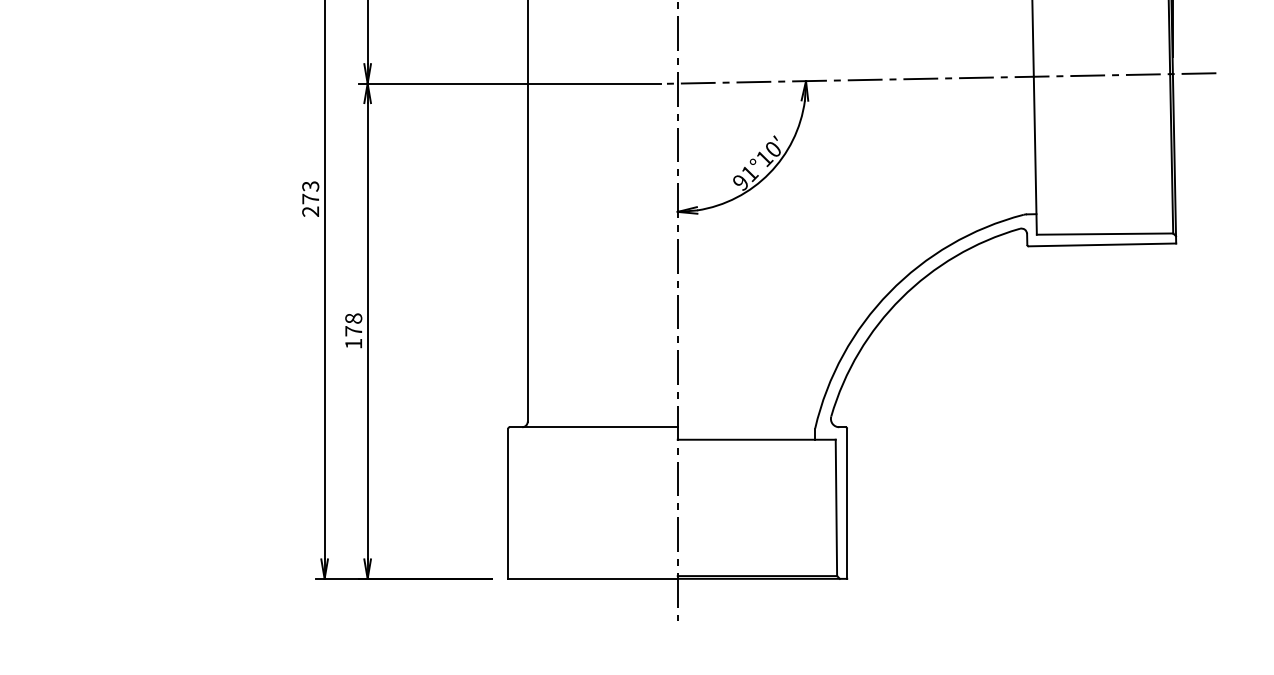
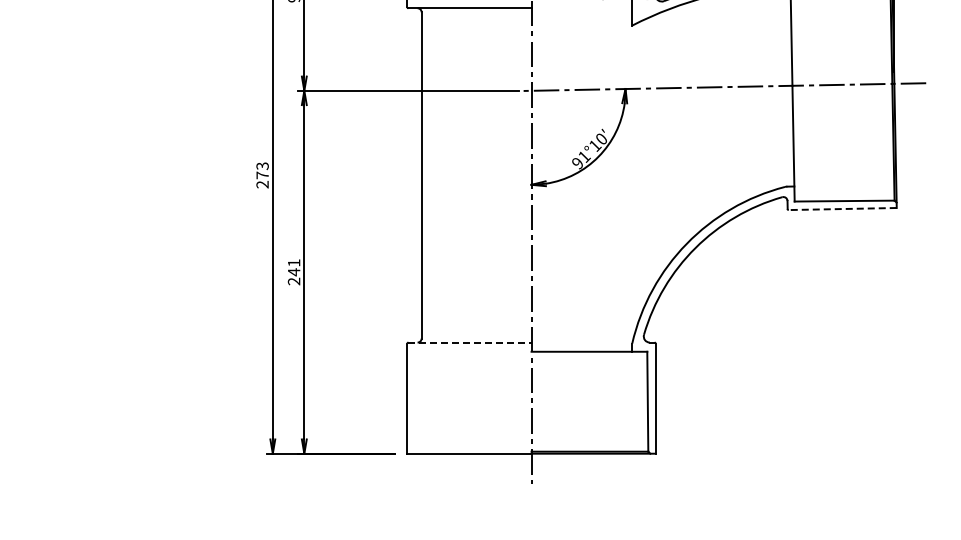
line: (1102, 245) -> (842, 209), solid -> dashed
text: (352, 331) -> (293, 272), 178 -> 241
line: (593, 427) -> (469, 342), solid -> dashed

